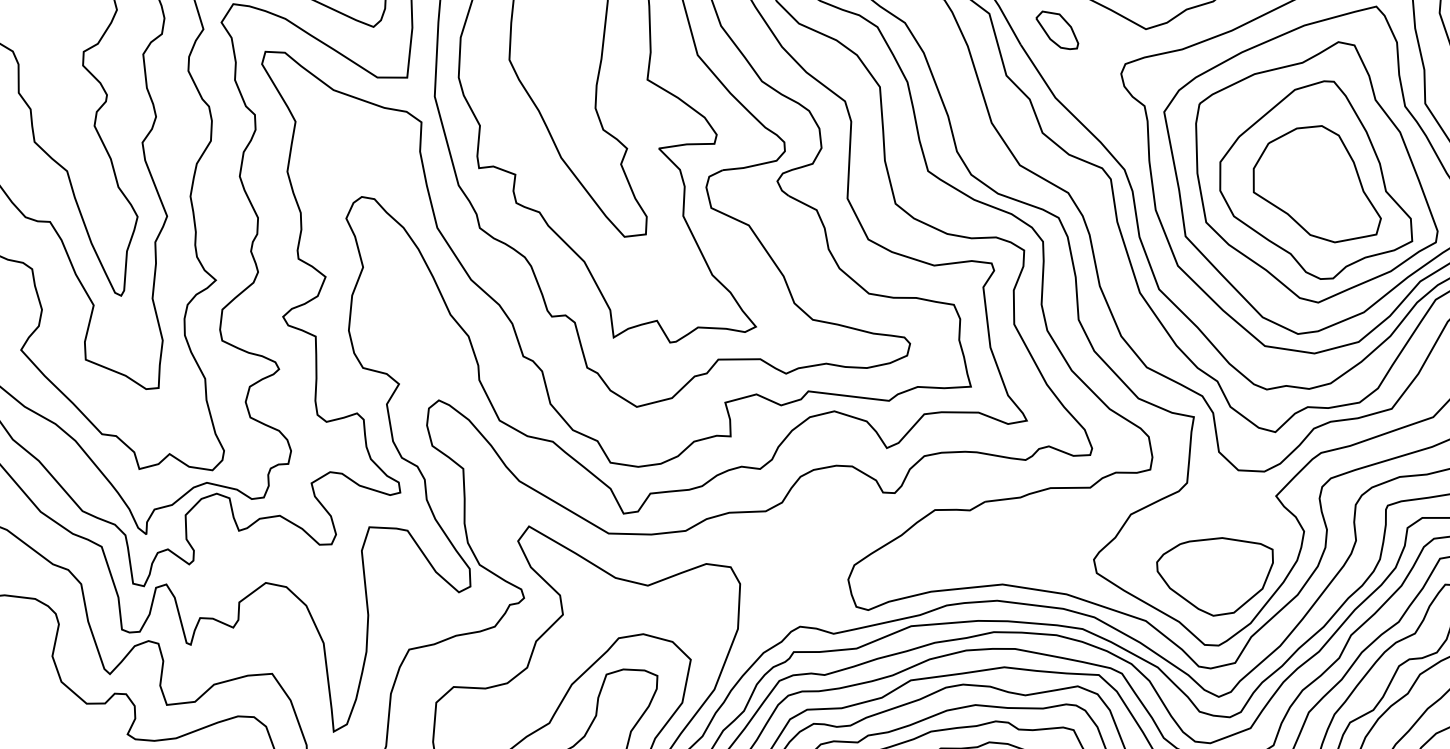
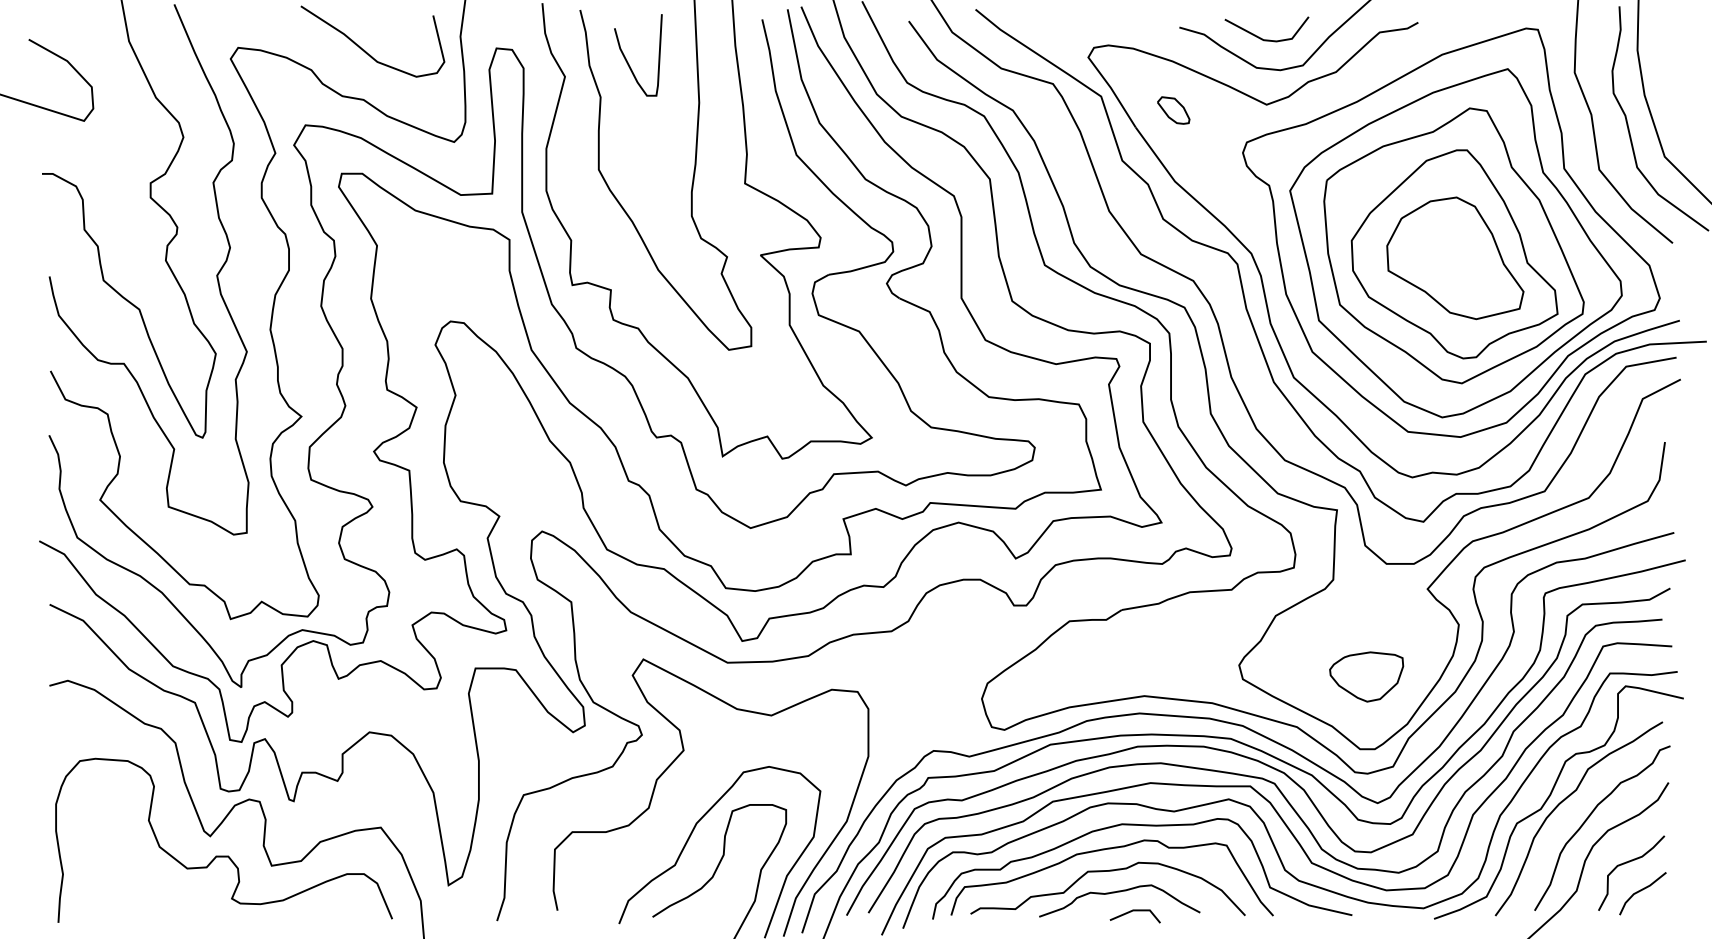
part: (1057, 30) -> (1173, 110), size x0.7
part: (1214, 576) -> (1366, 676), size x0.6

